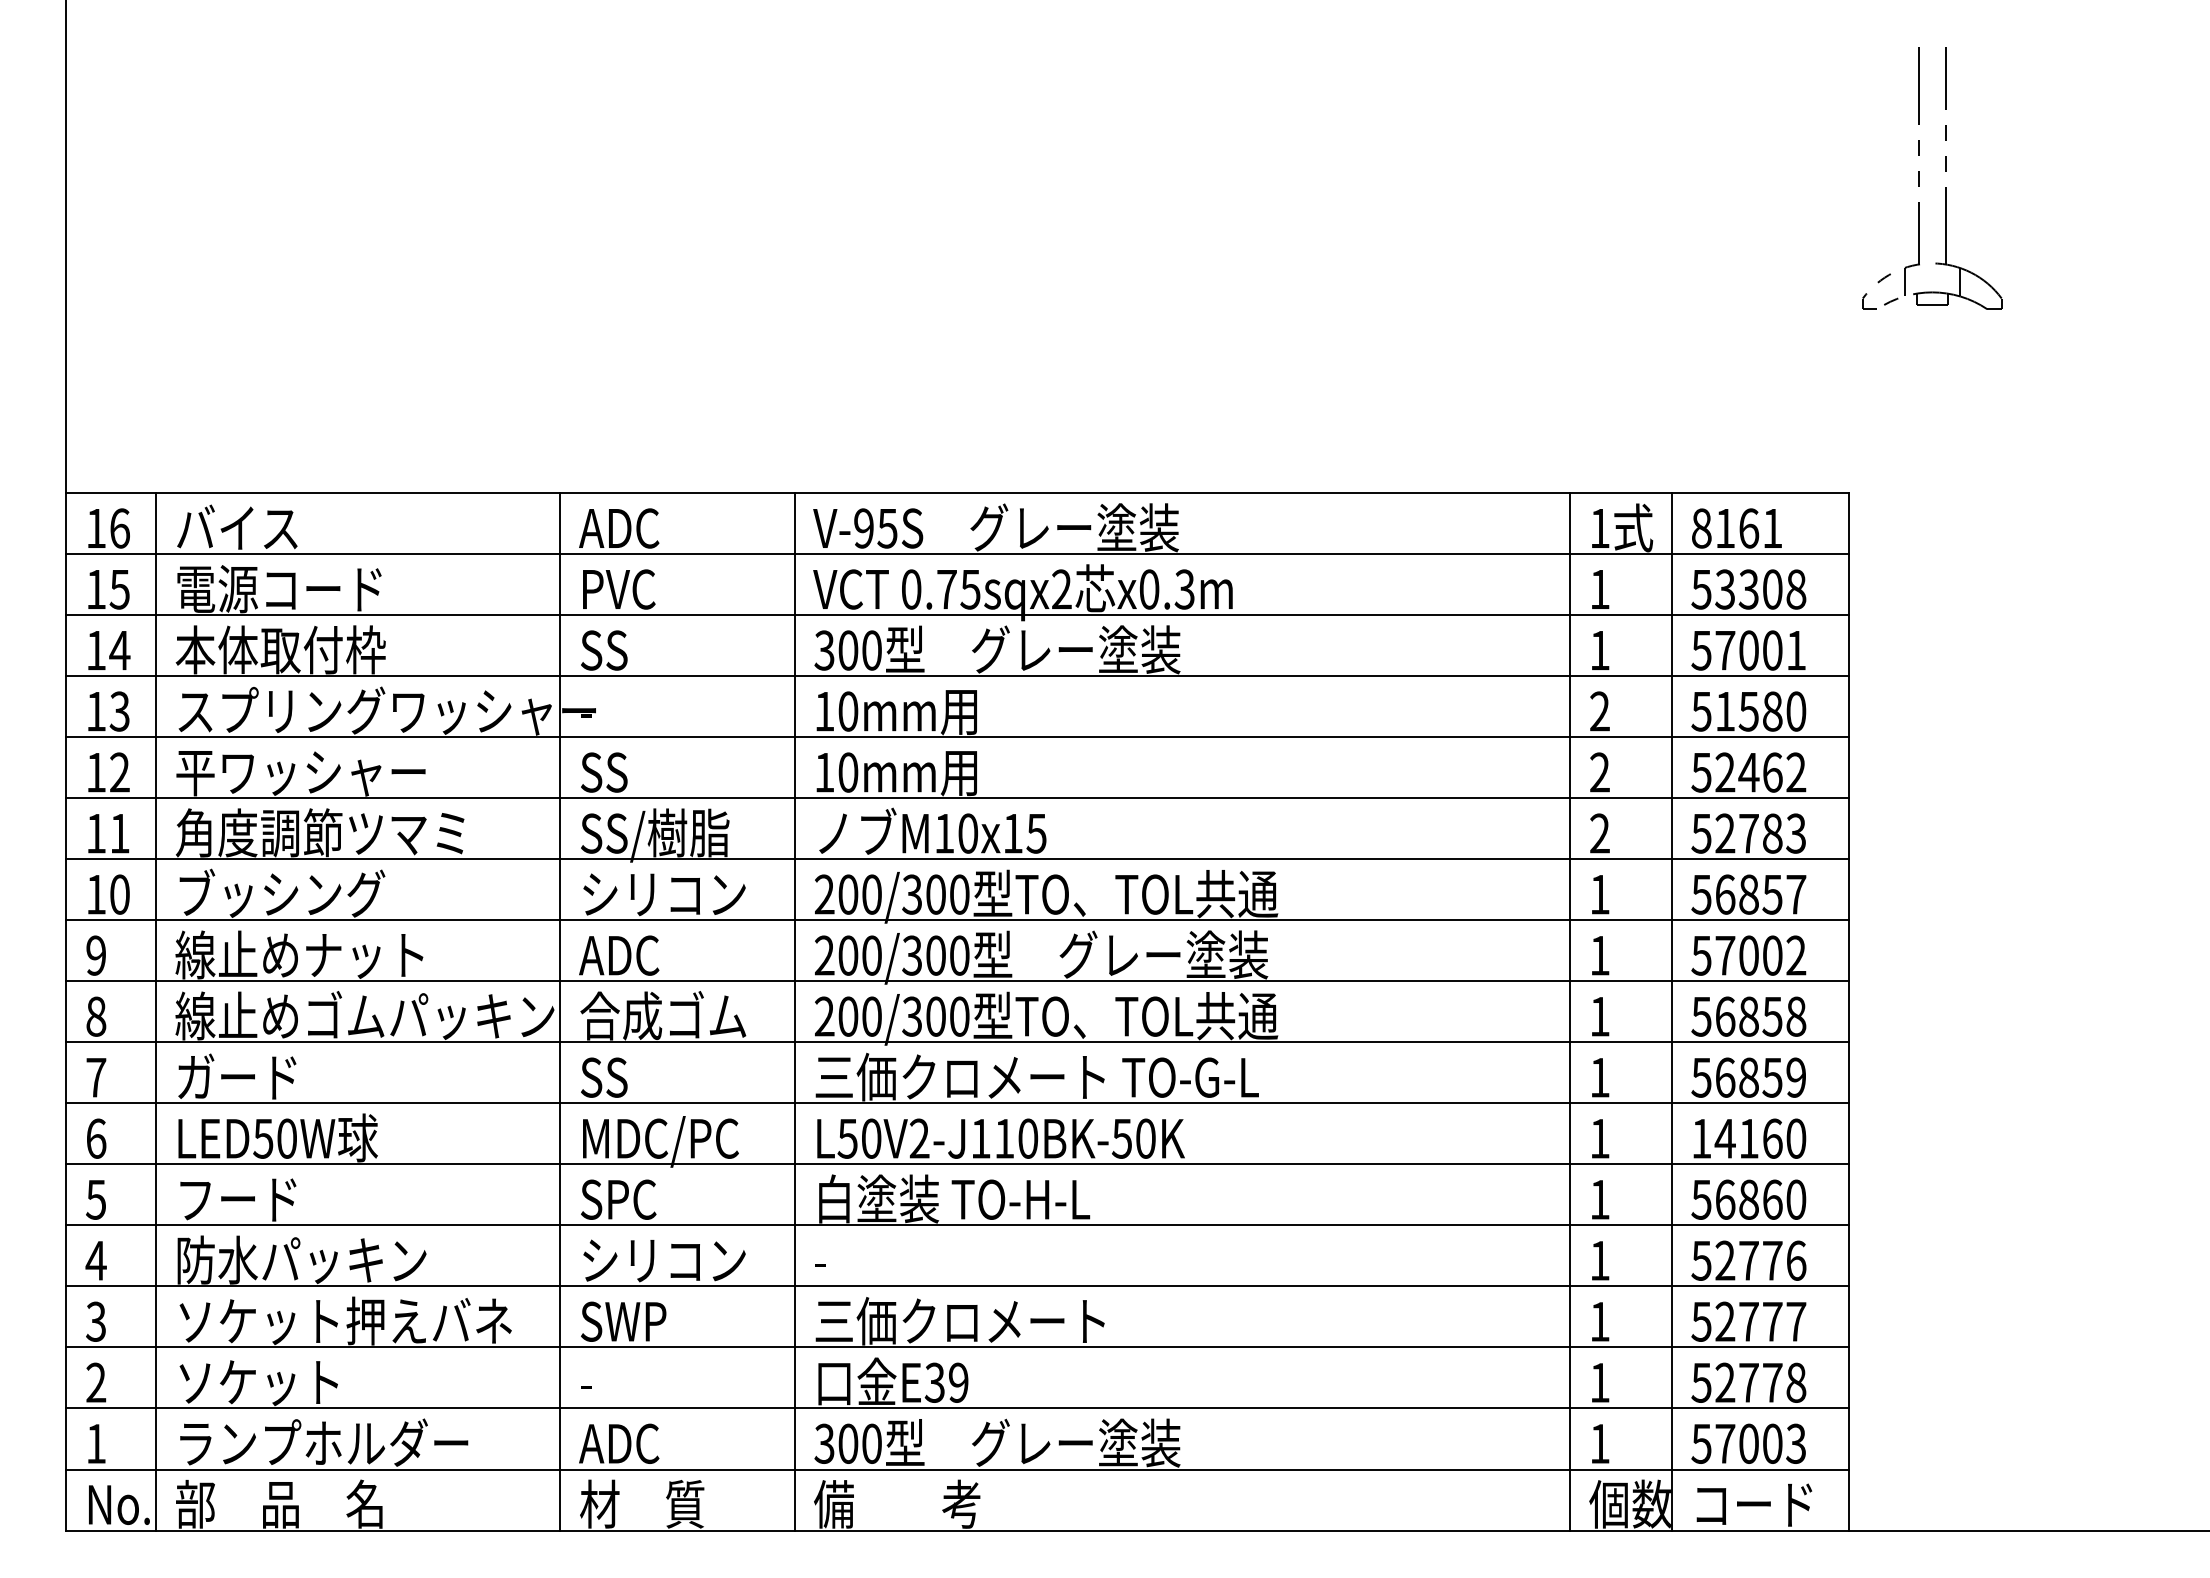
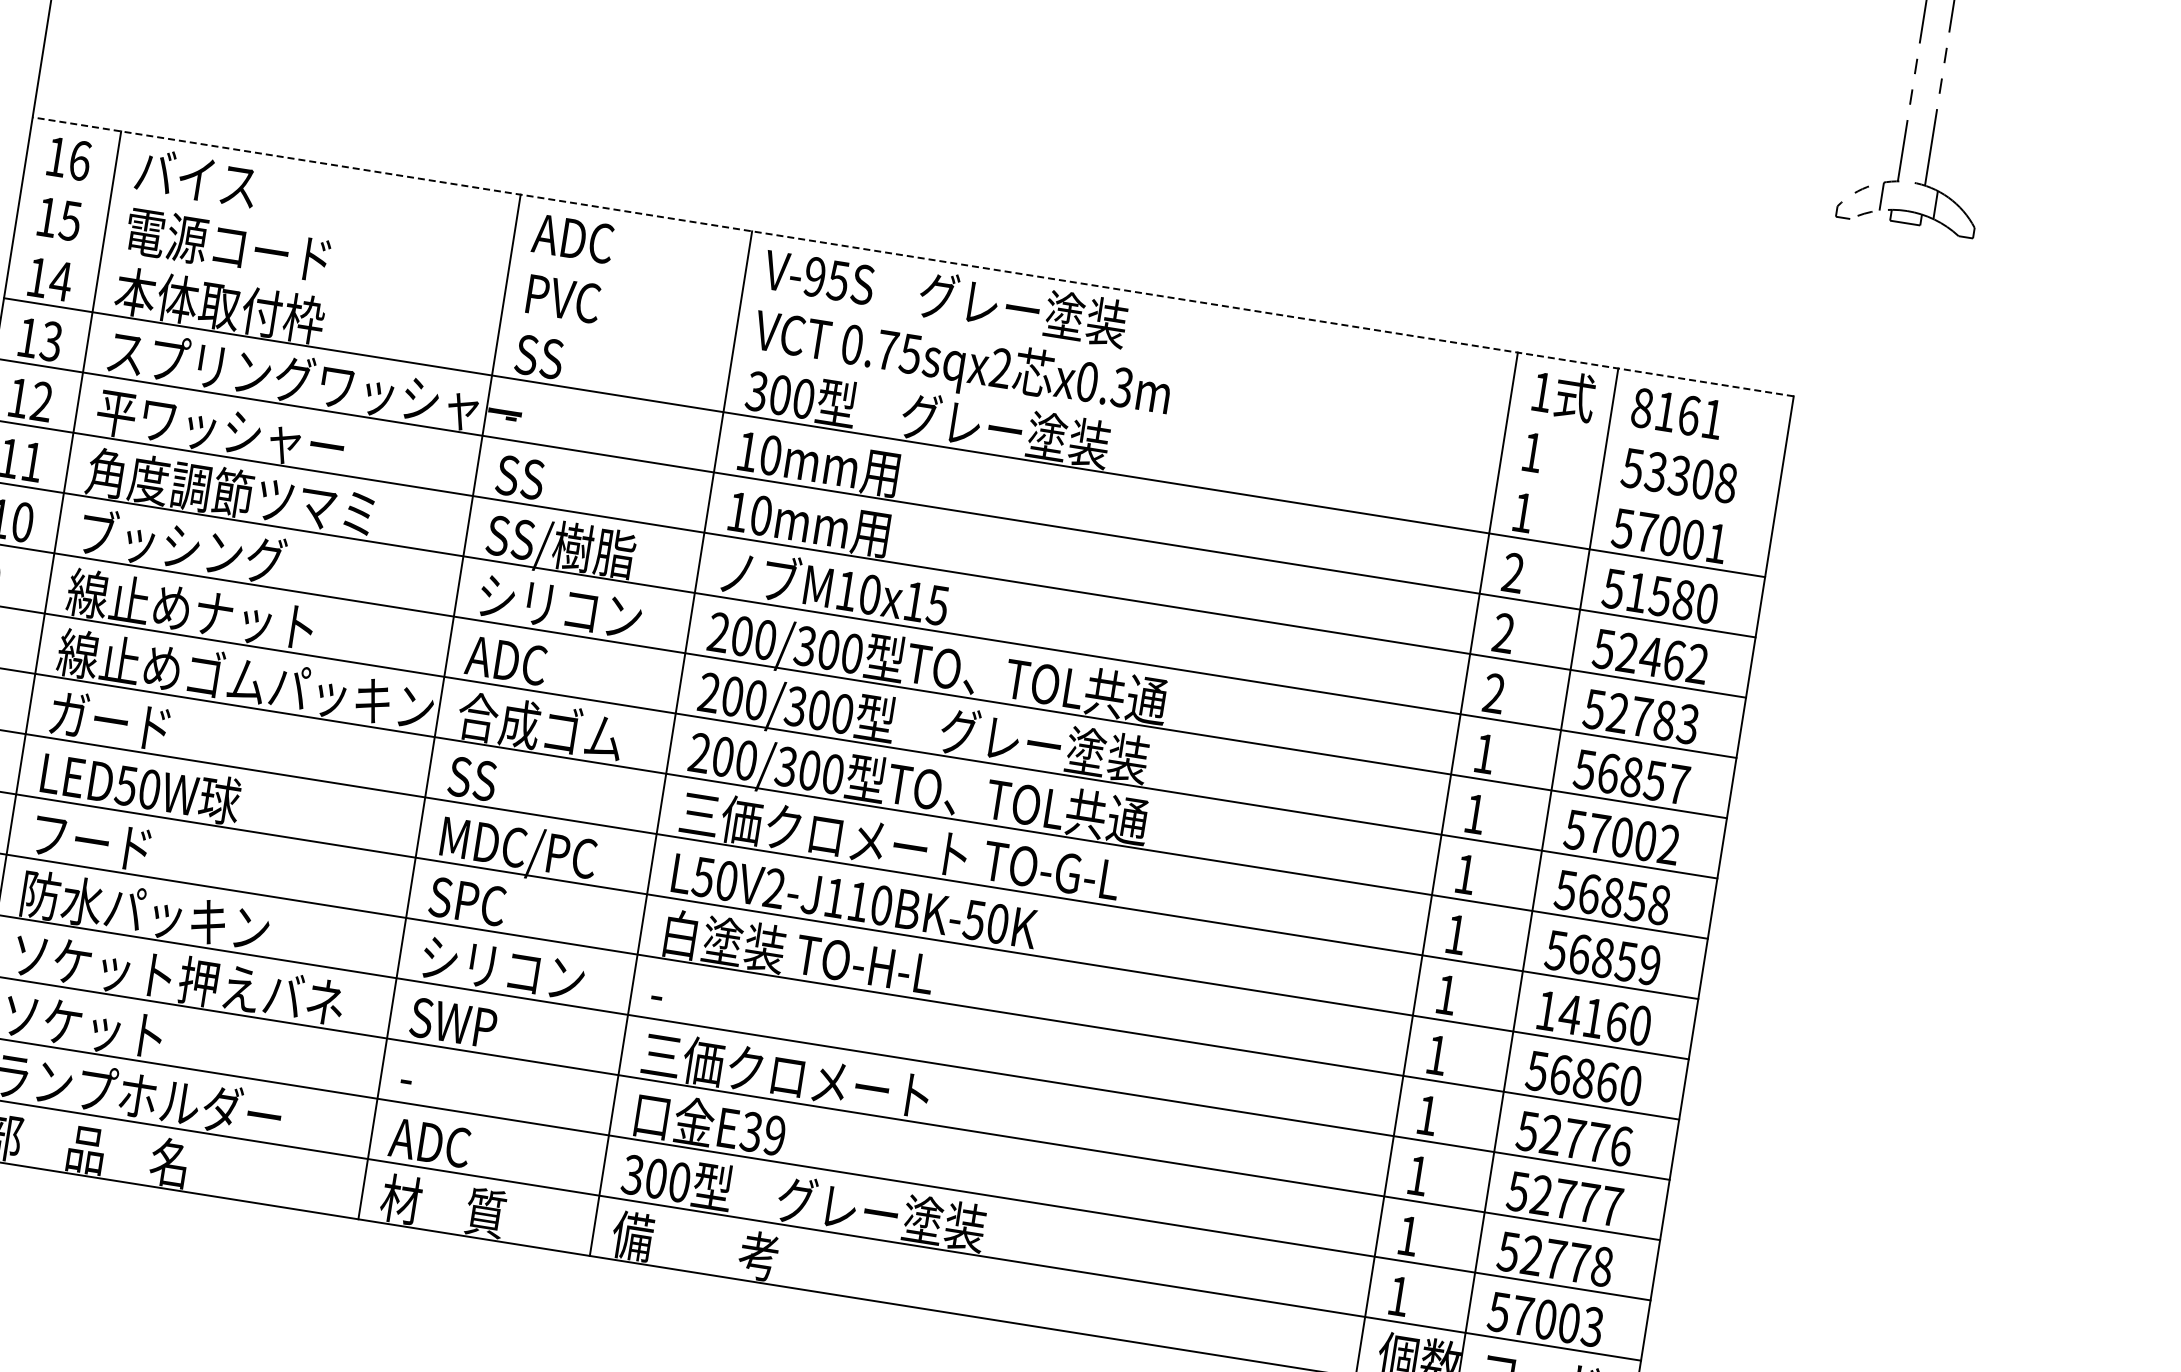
line: (957, 493) -> (912, 257), solid -> dashed
line: (957, 554) -> (903, 317), removed
line: (957, 615) -> (893, 377), removed

